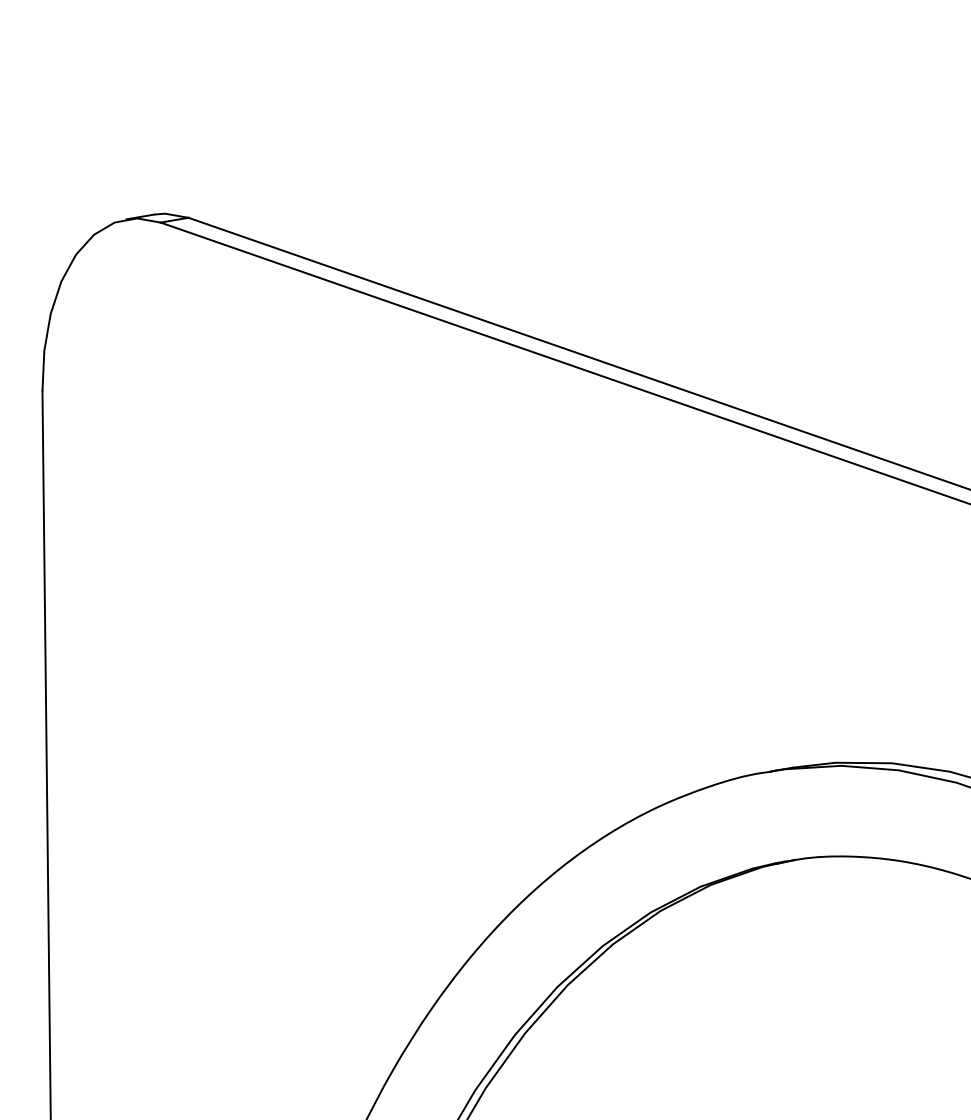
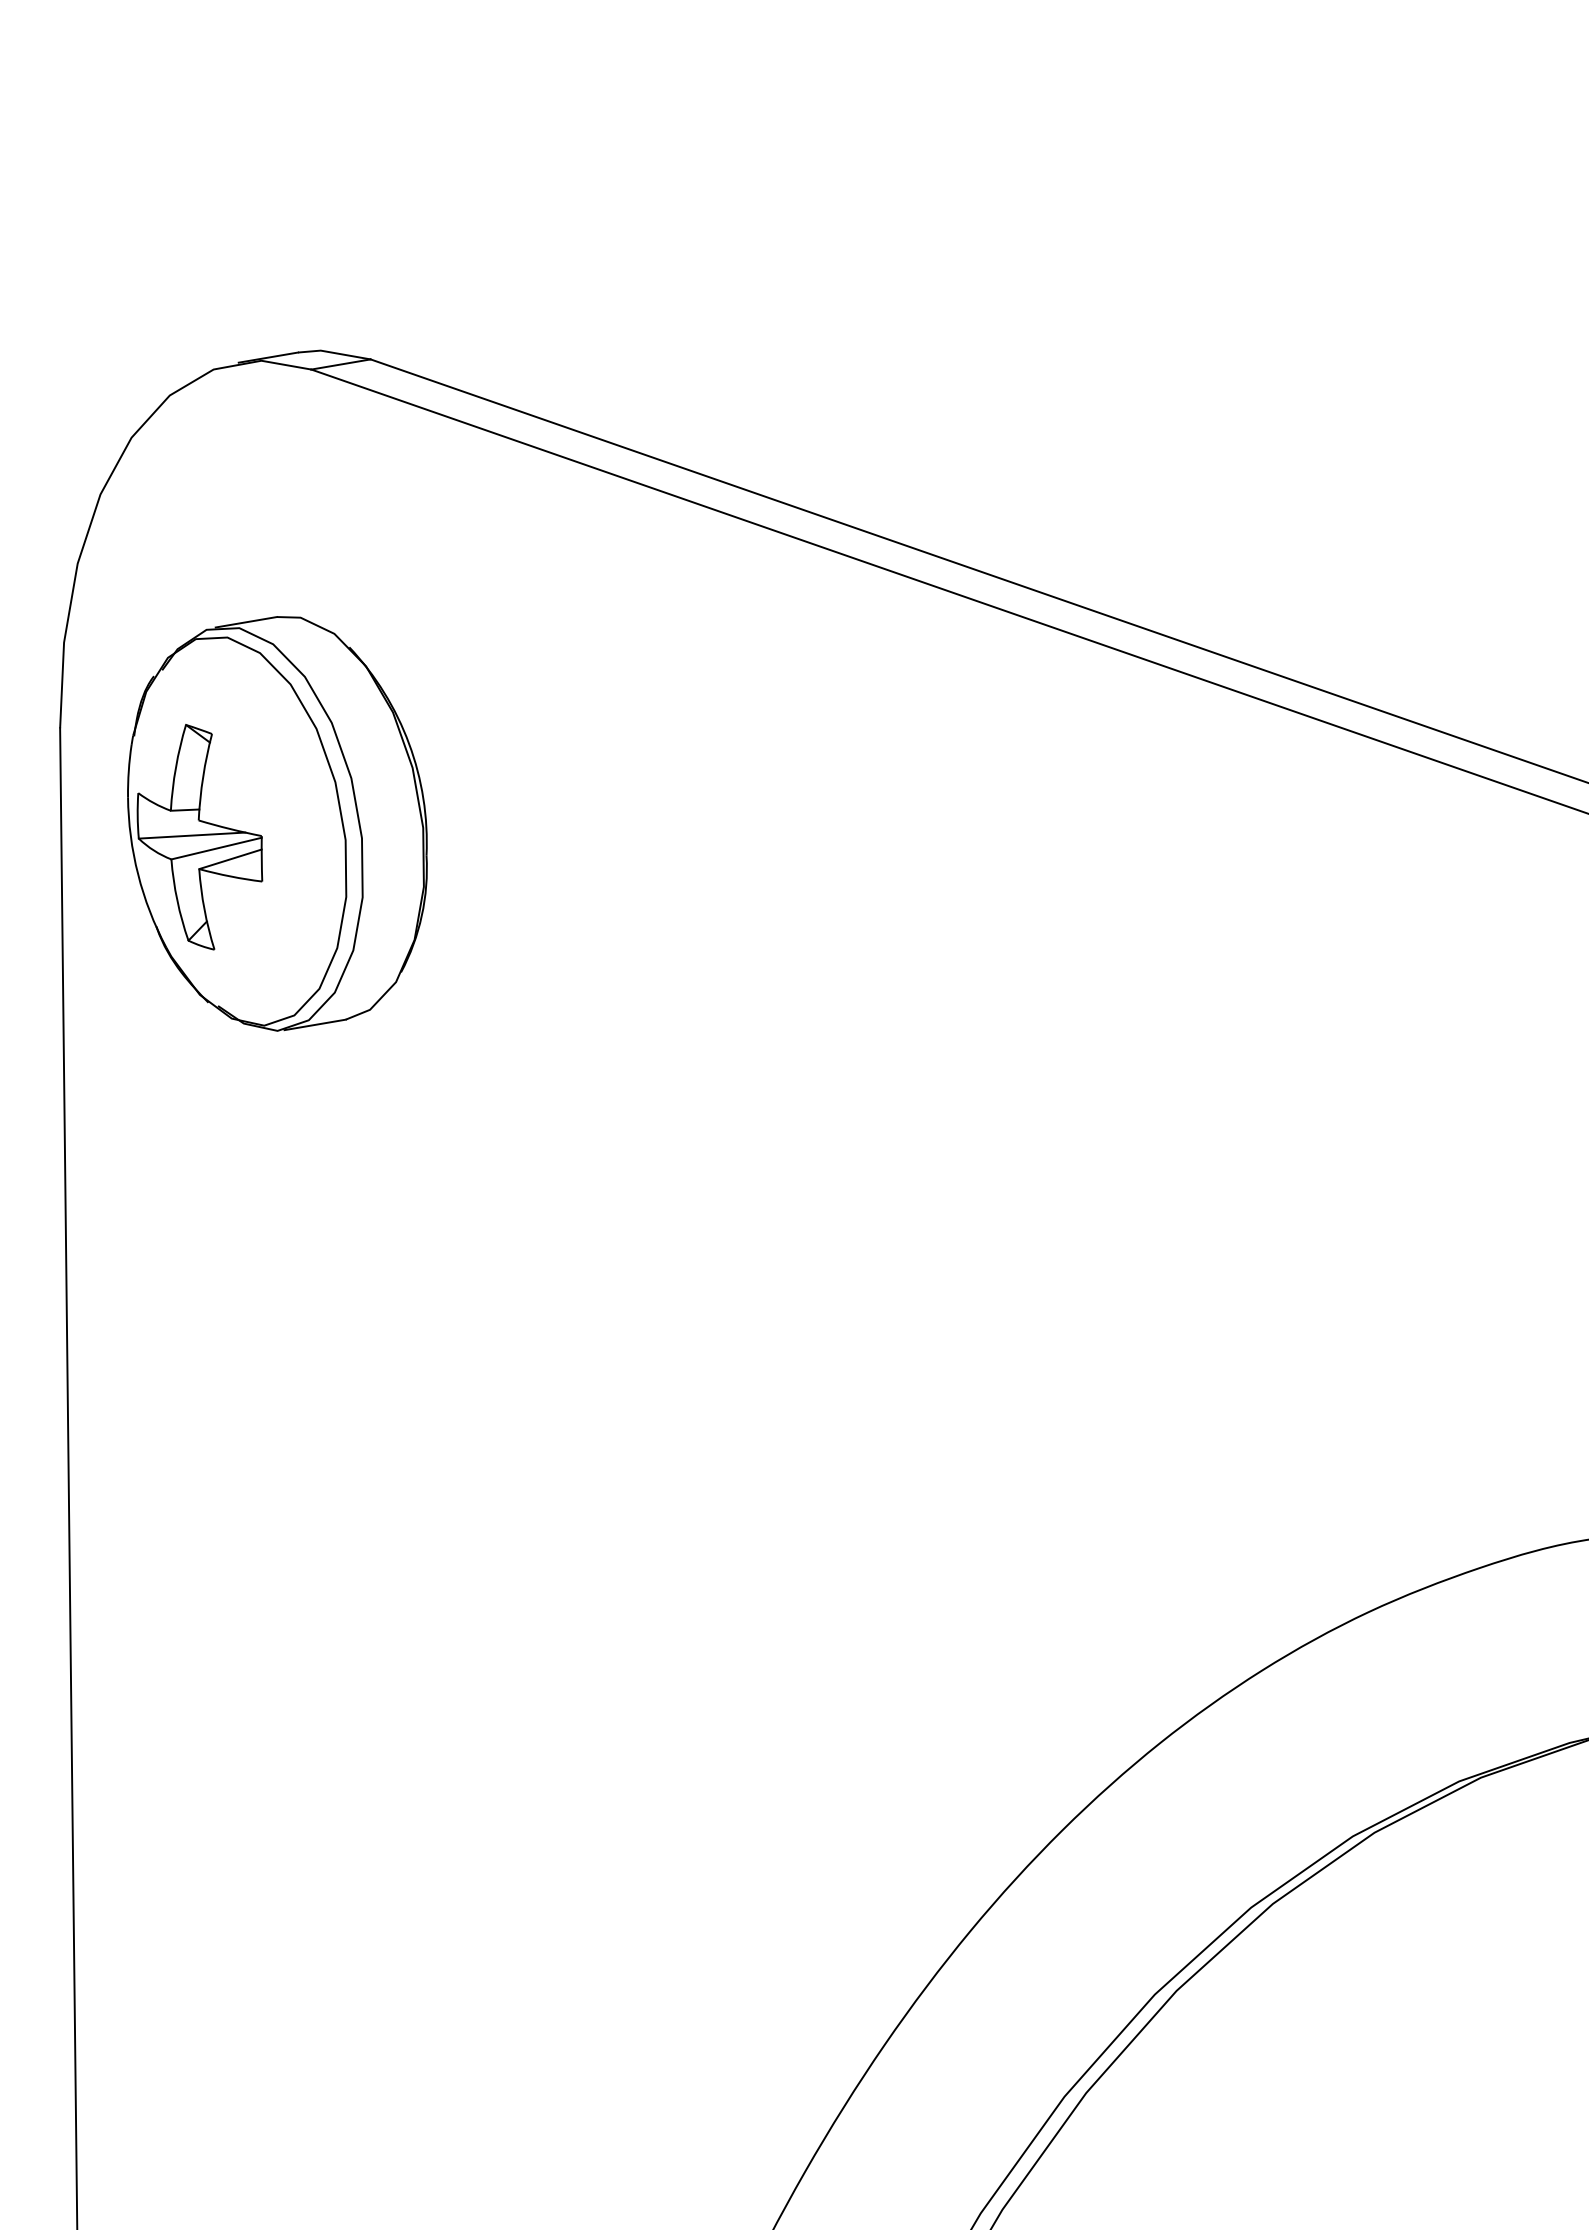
part: (144, 436) -> (277, 824), added

